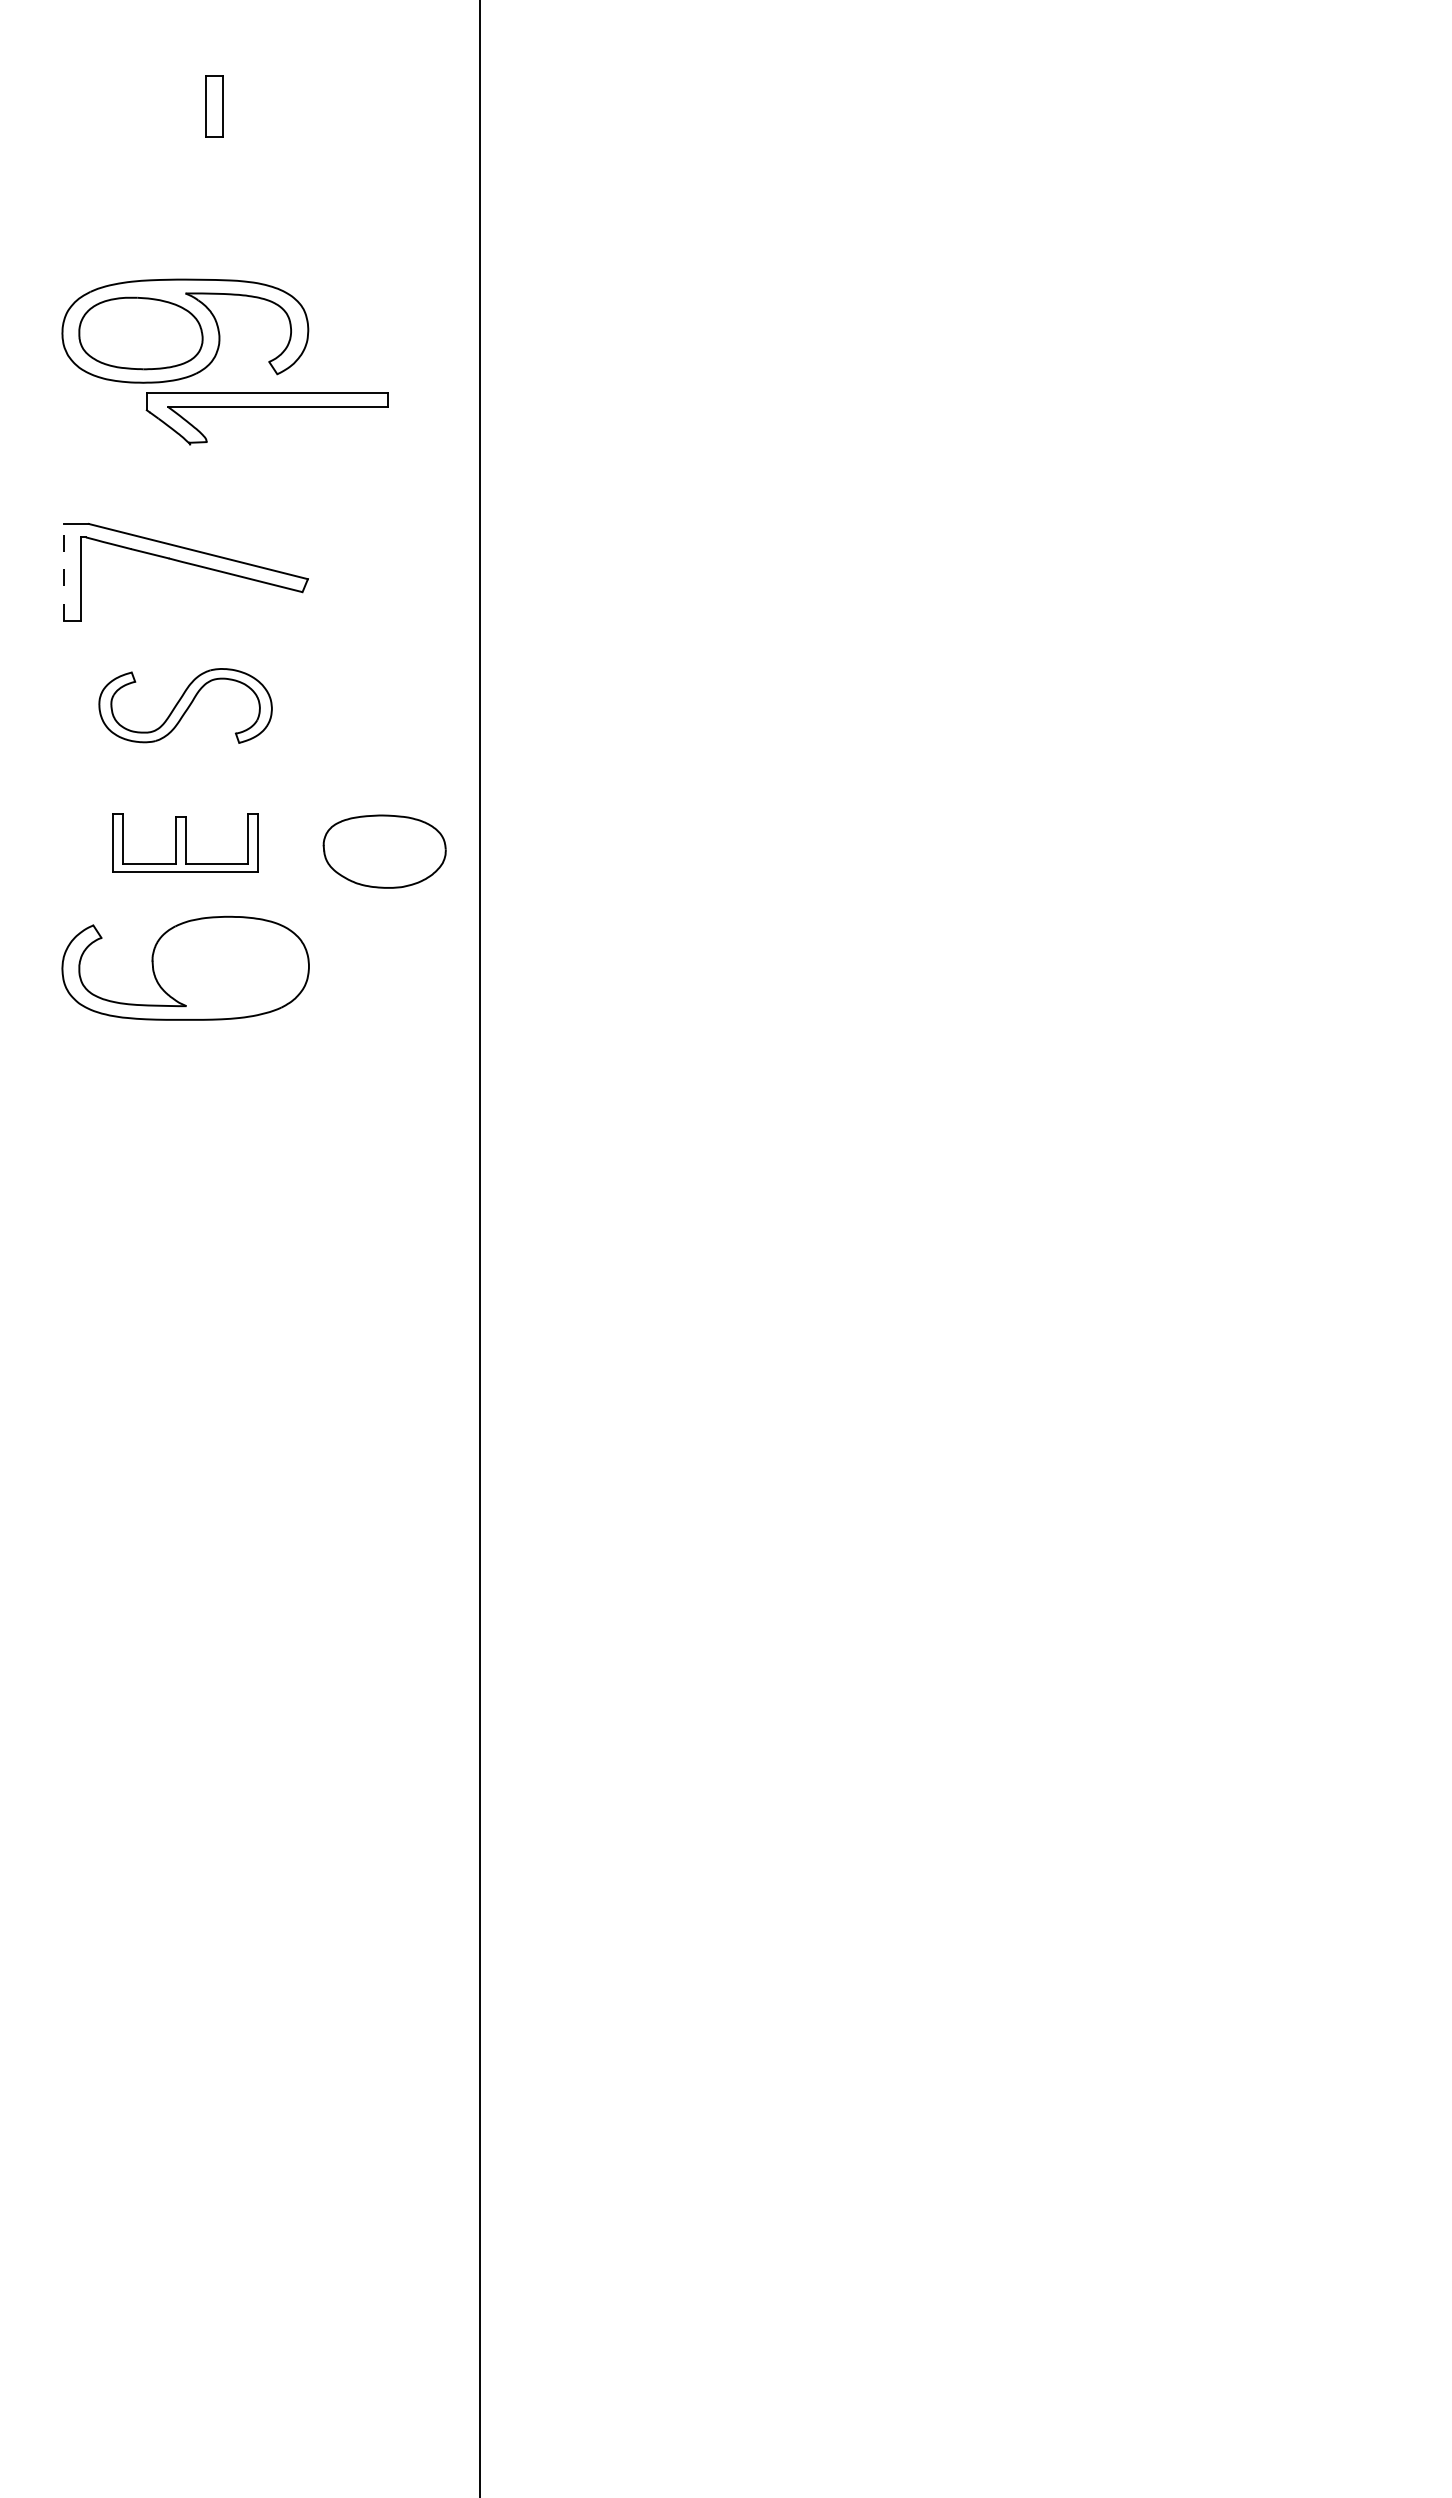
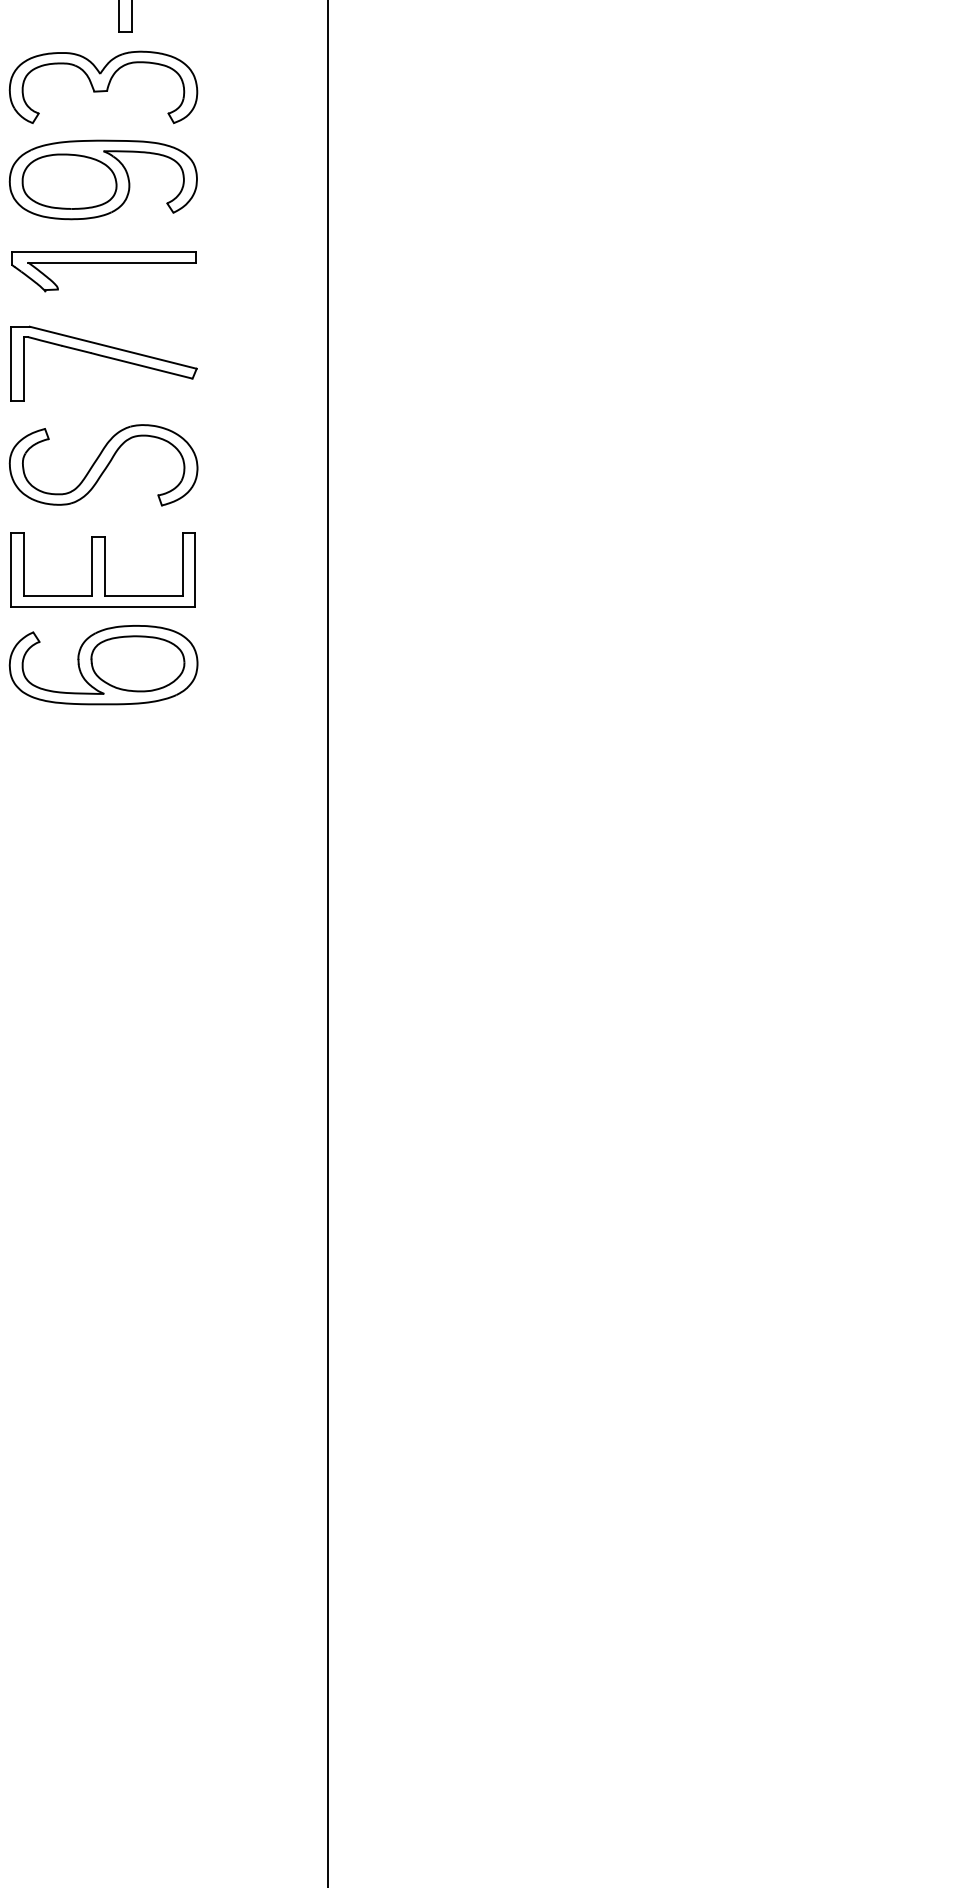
part: (185, 209) -> (103, 87), added
part: (266, 407) -> (103, 263), moved
line: (64, 572) -> (11, 363), dashed -> solid
part: (185, 705) -> (103, 464), size x1.43
part: (184, 843) -> (102, 570), size x1.67
part: (384, 851) -> (137, 663), moved

